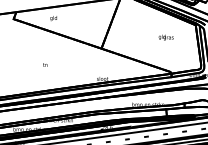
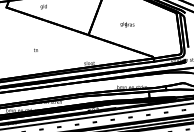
text: (165, 37) -> (126, 24), moved

